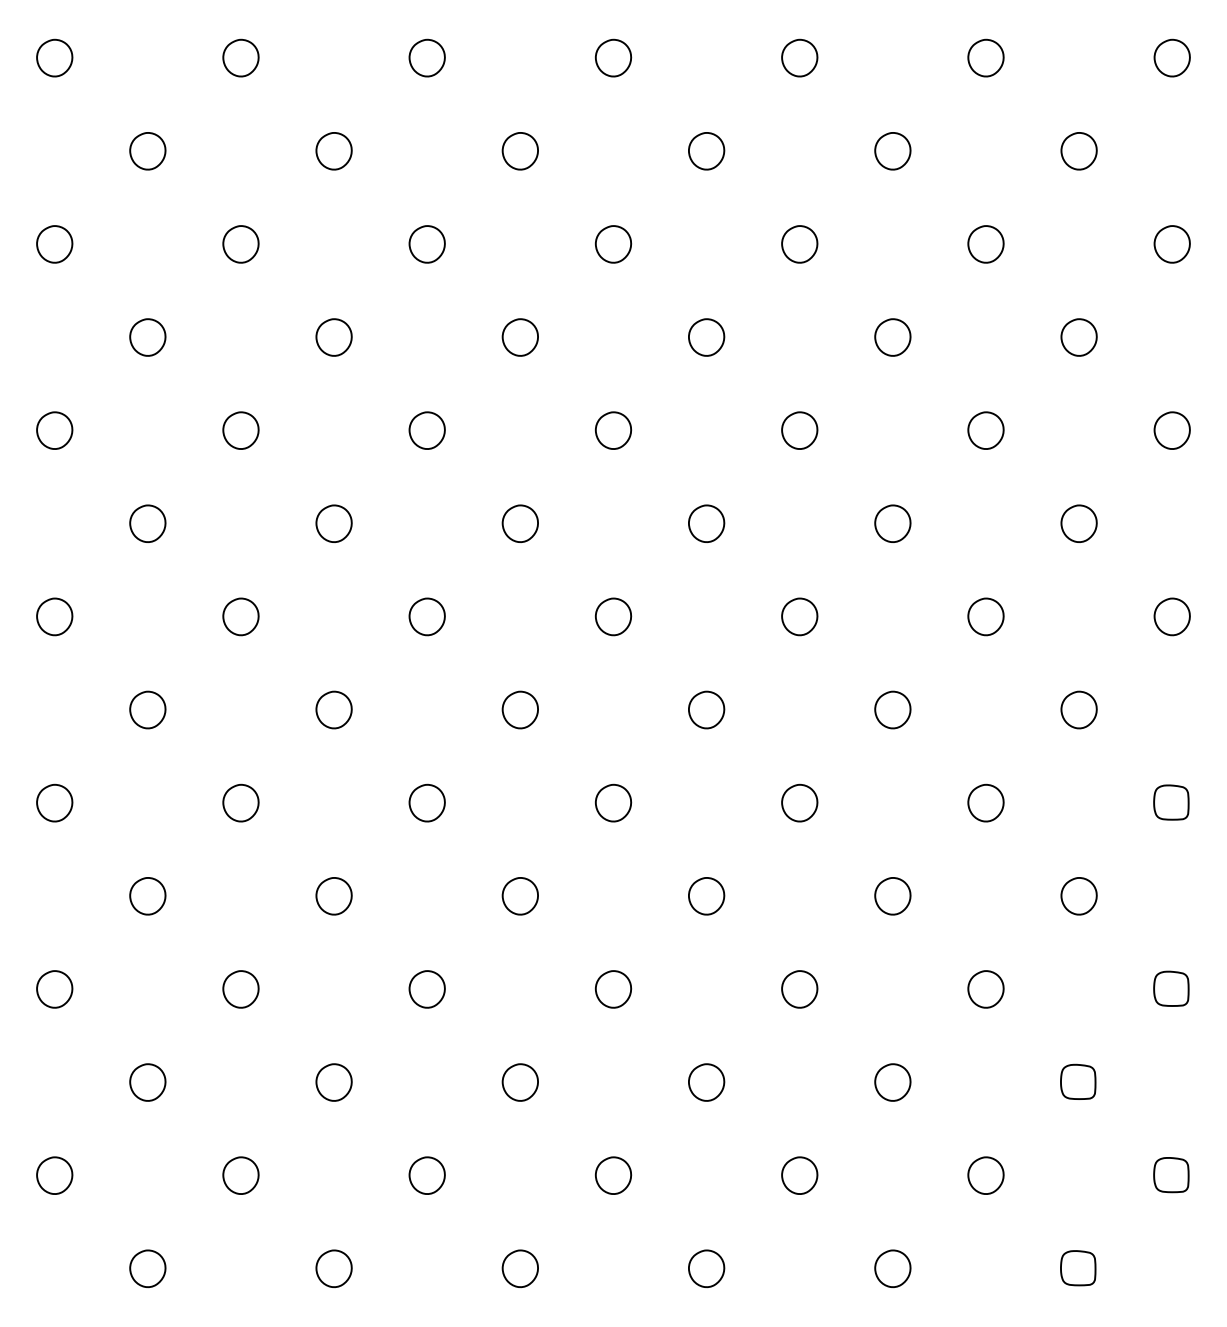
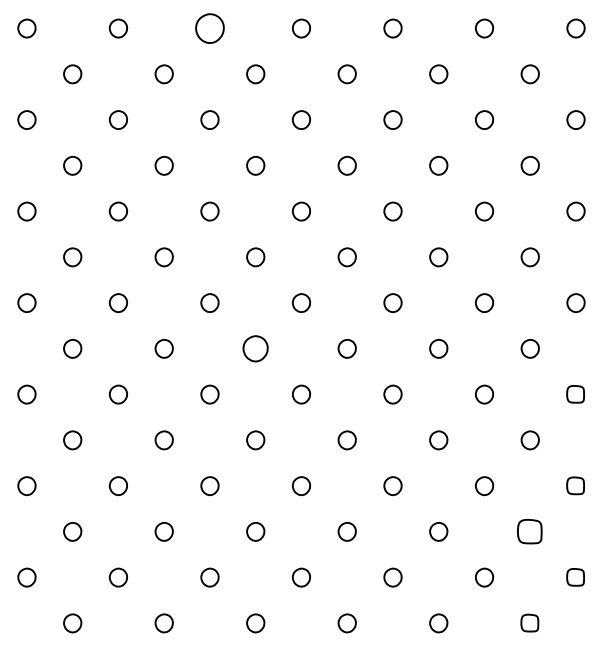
part: (426, 57) -> (209, 28), size x1.6
part: (519, 709) -> (255, 348), size x1.4
part: (1077, 1081) -> (529, 531), size x1.4

